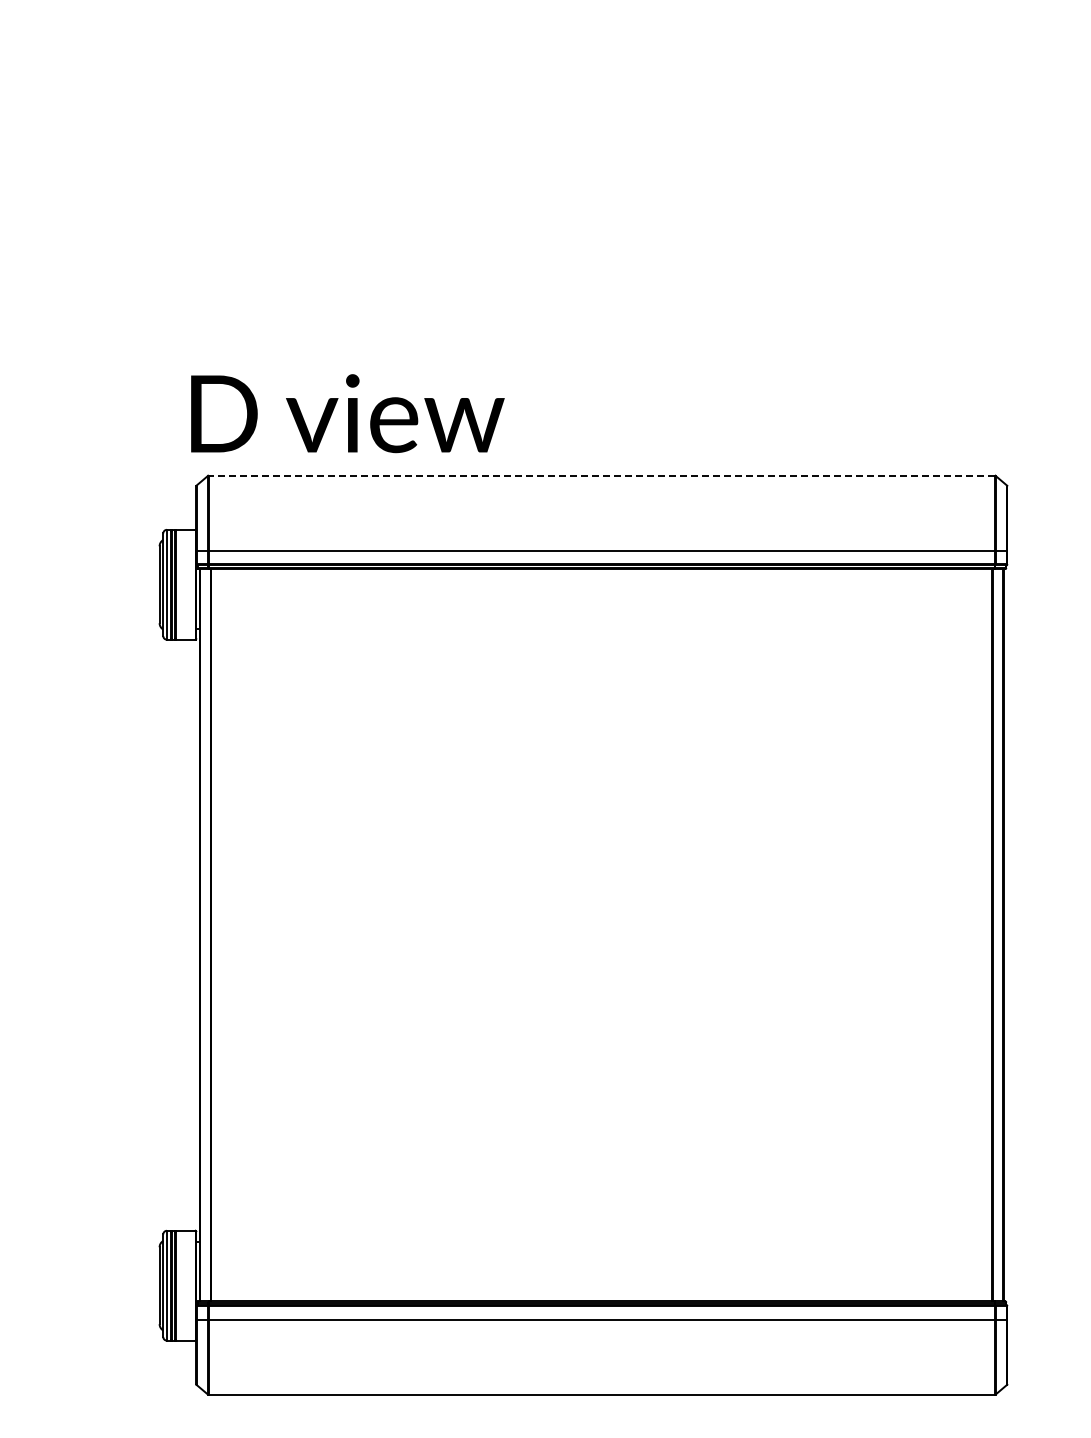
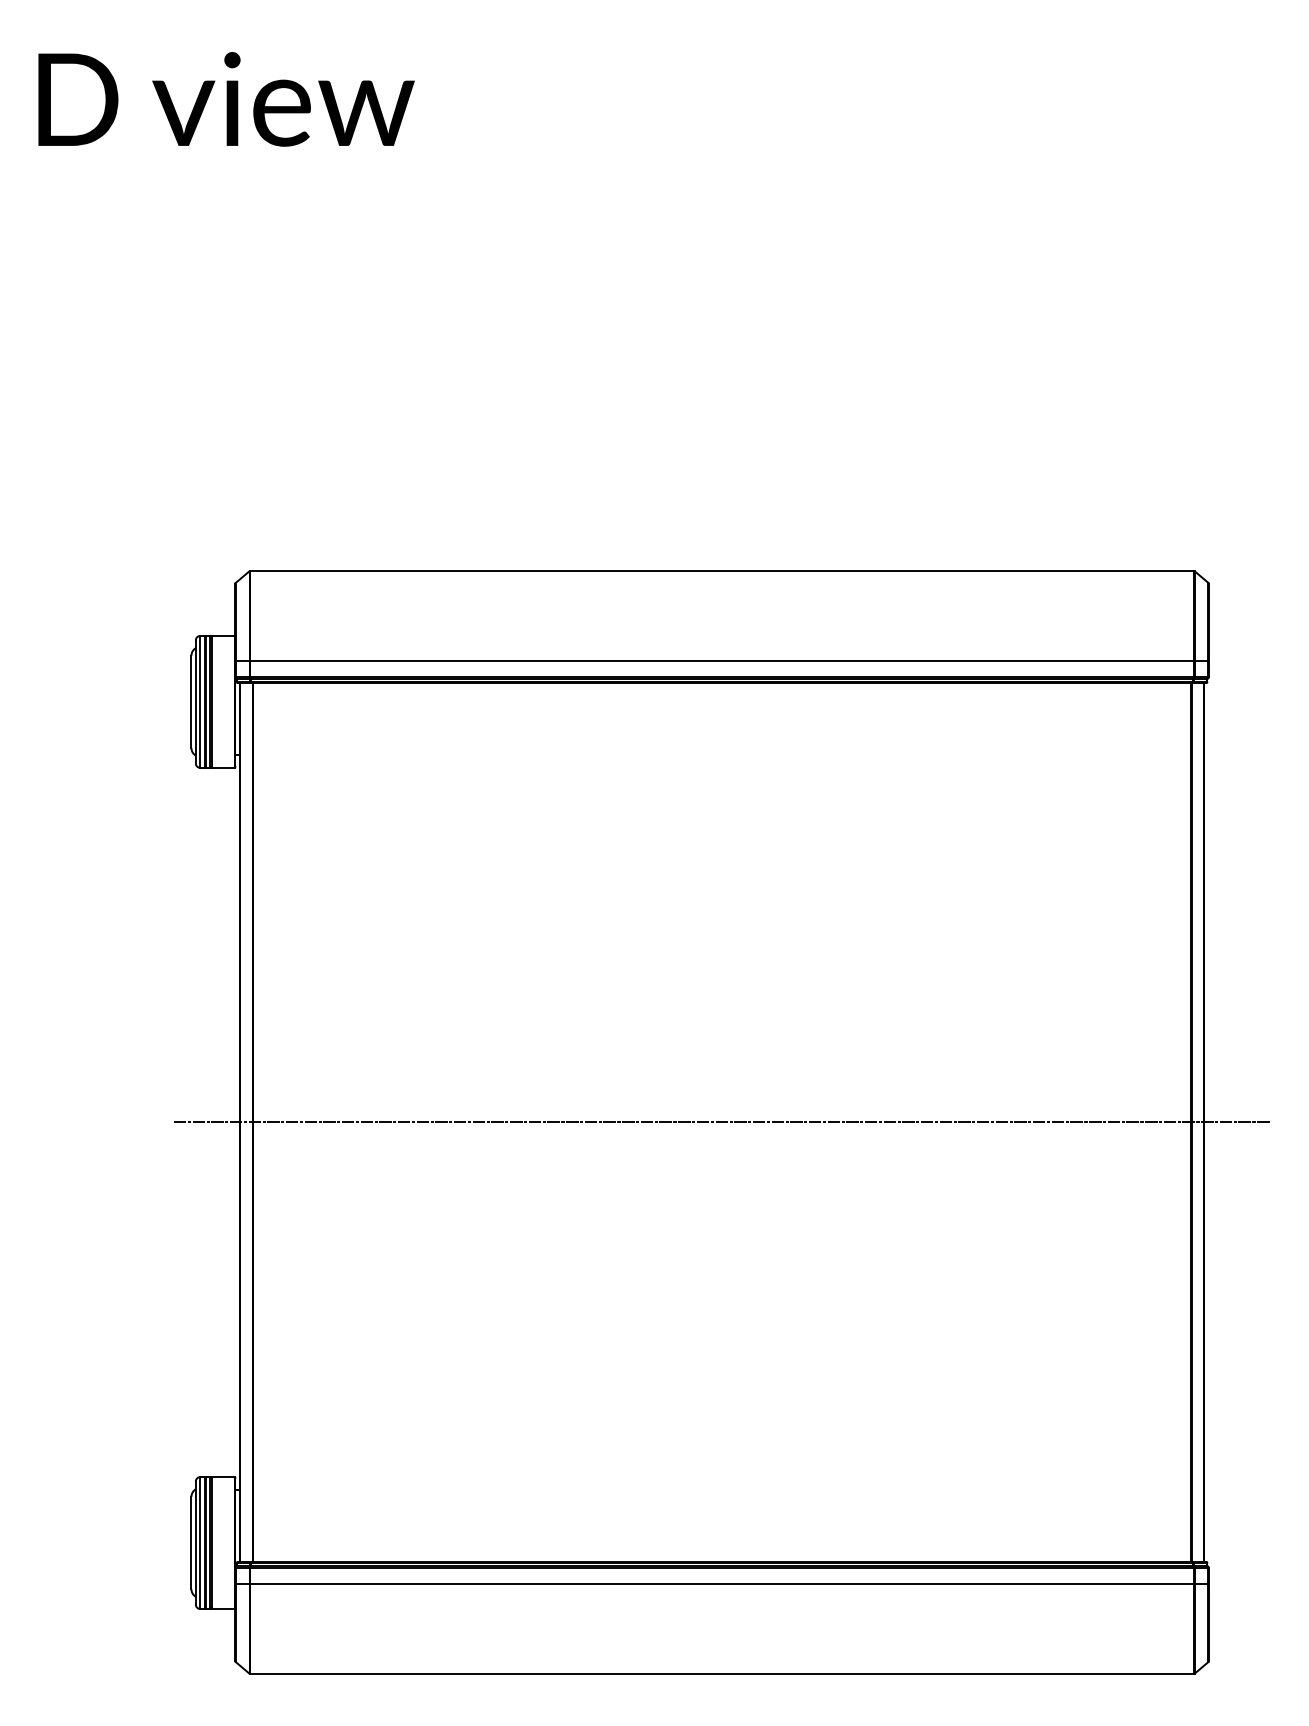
text: (347, 413) -> (226, 99), moved
line: (601, 475) -> (721, 570), dashed -> solid
line: (601, 935) -> (721, 1122), added

